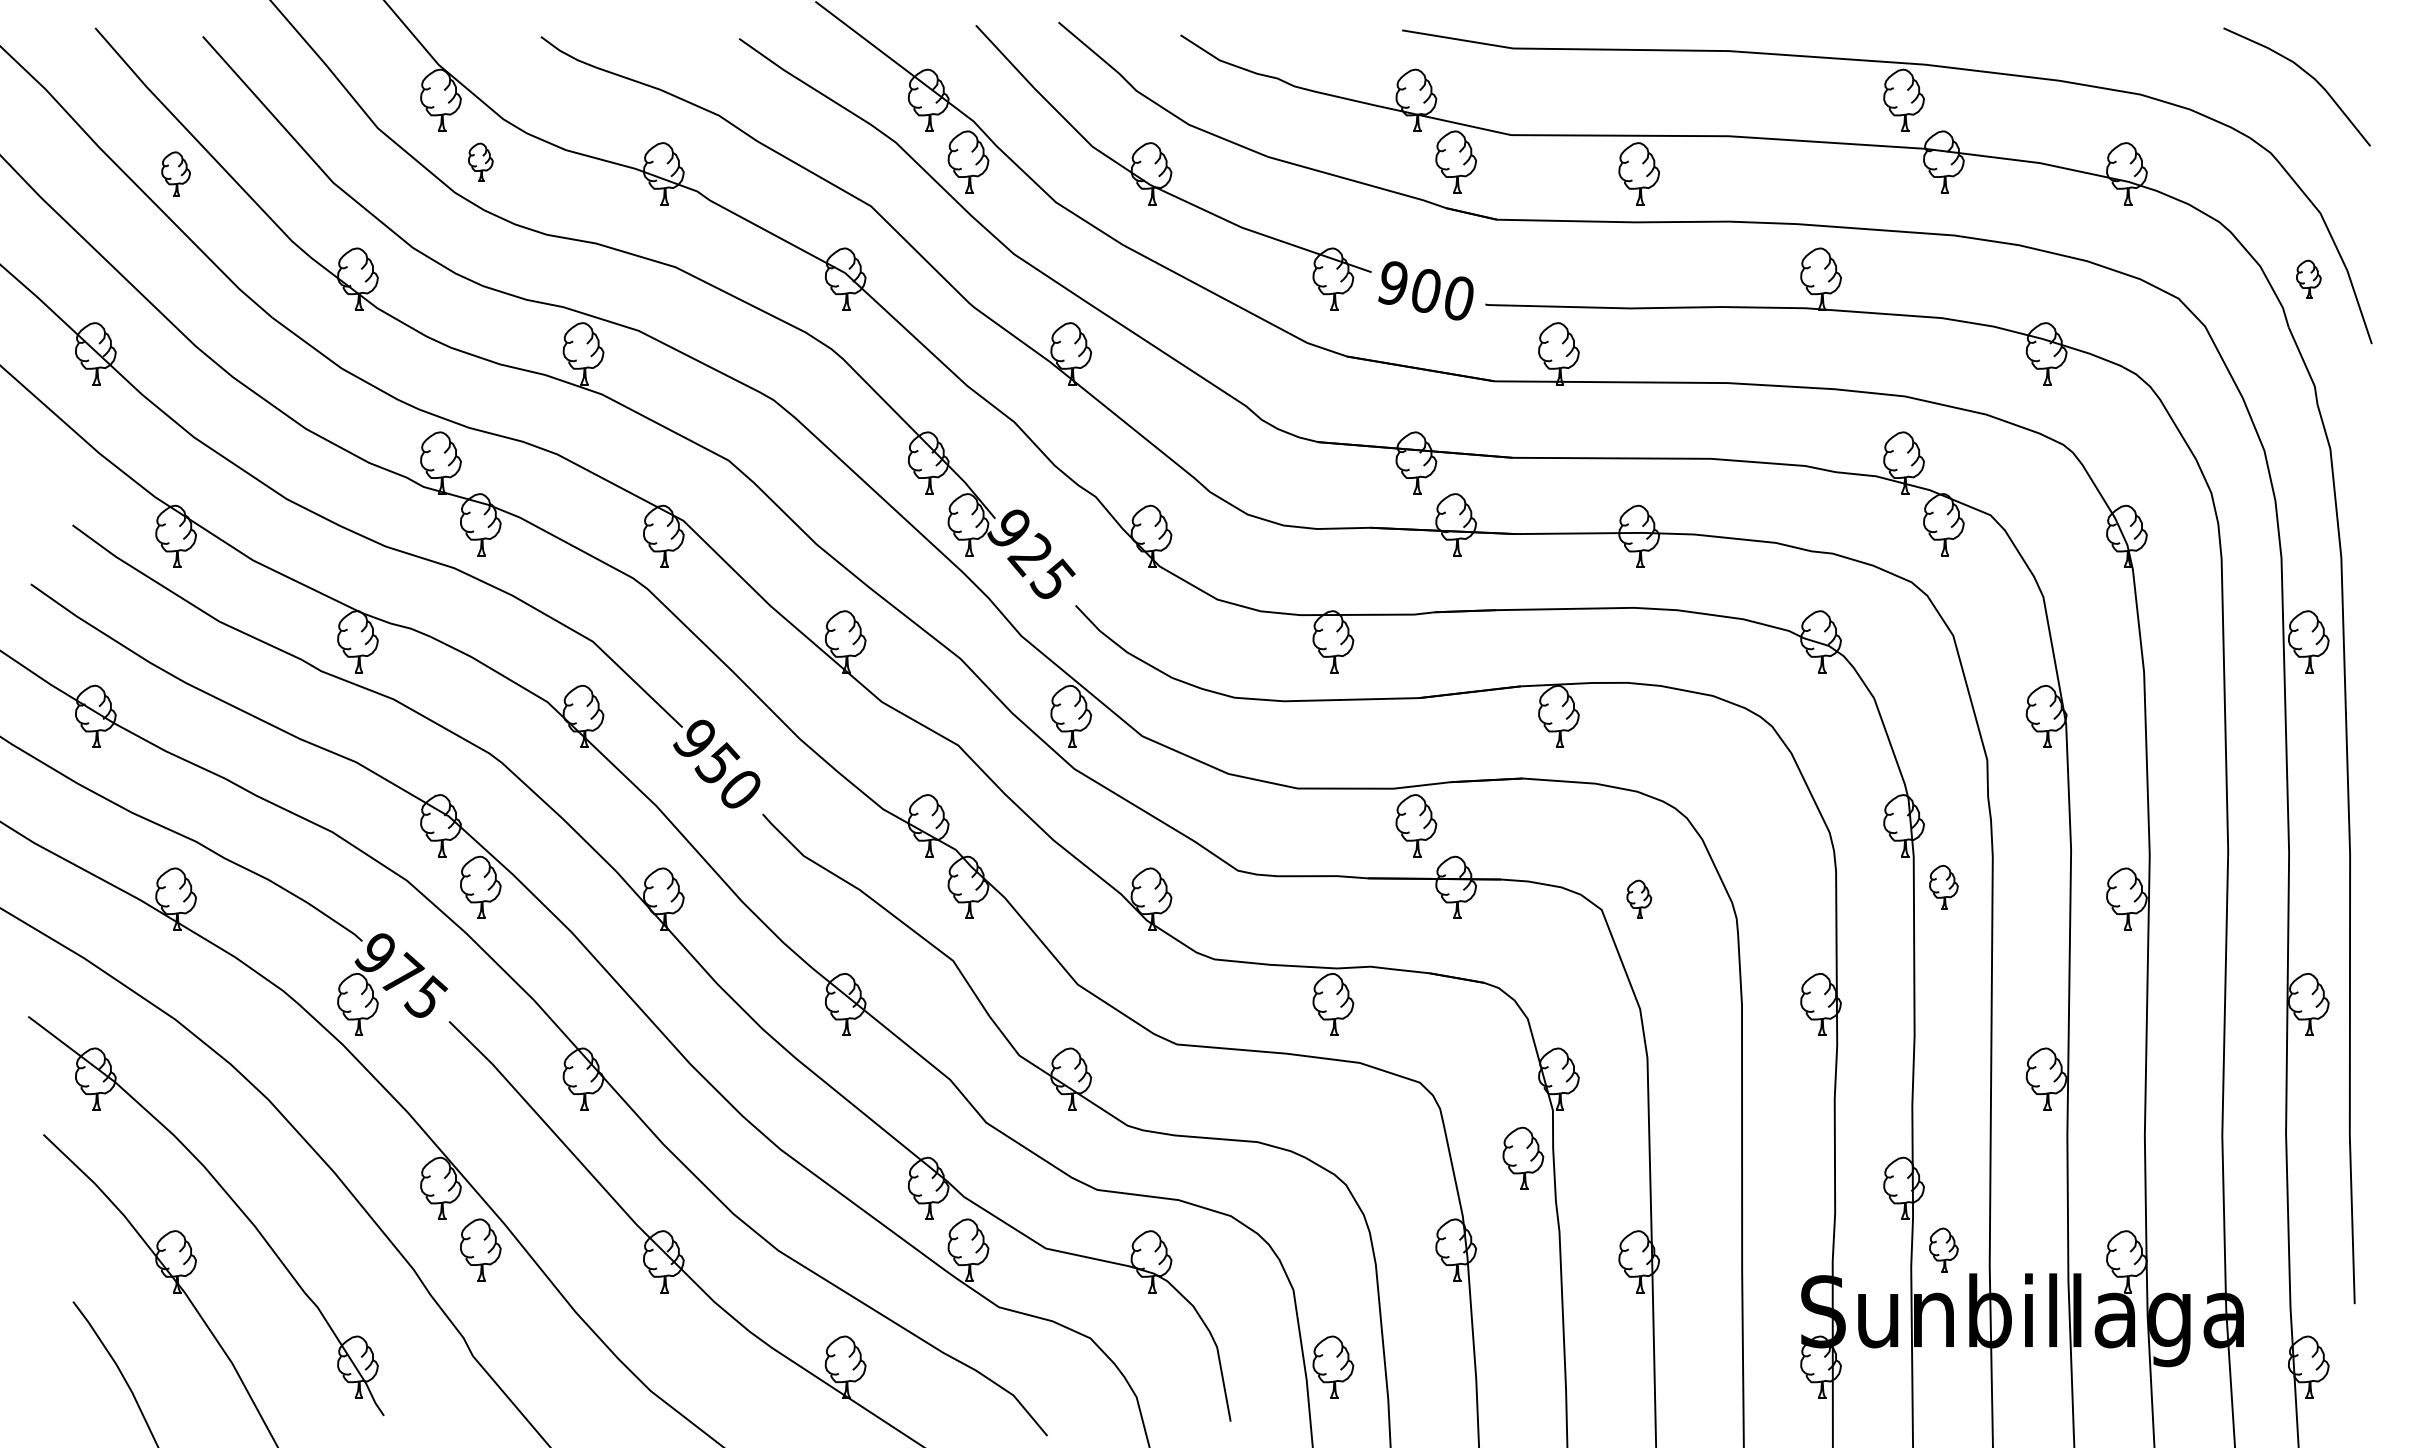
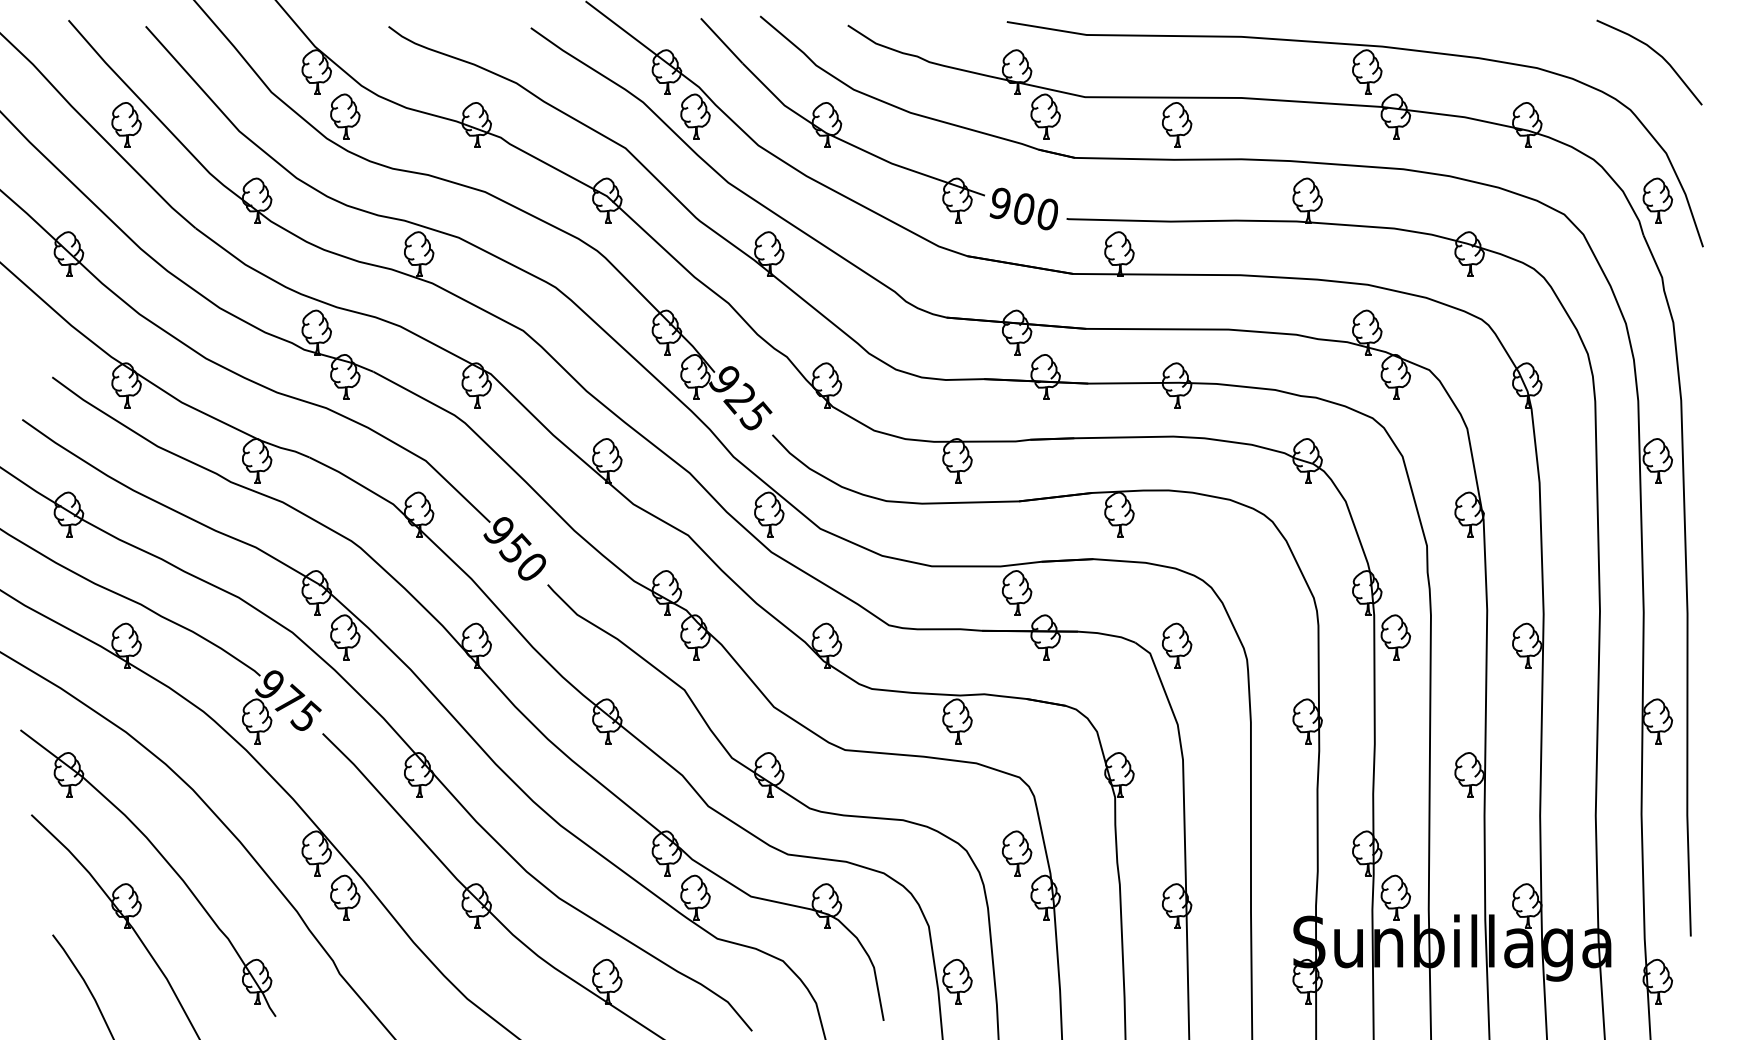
part: (480, 161) -> (345, 116), size x1.67
part: (175, 173) -> (126, 124), size x1.43
part: (2308, 278) -> (1657, 200), size x1.67
part: (1943, 886) -> (1395, 636), size x1.43
part: (1639, 898) -> (1177, 645), size x1.67
part: (1523, 1157) -> (1017, 852), moved
part: (1943, 1249) -> (1395, 897), size x1.43

